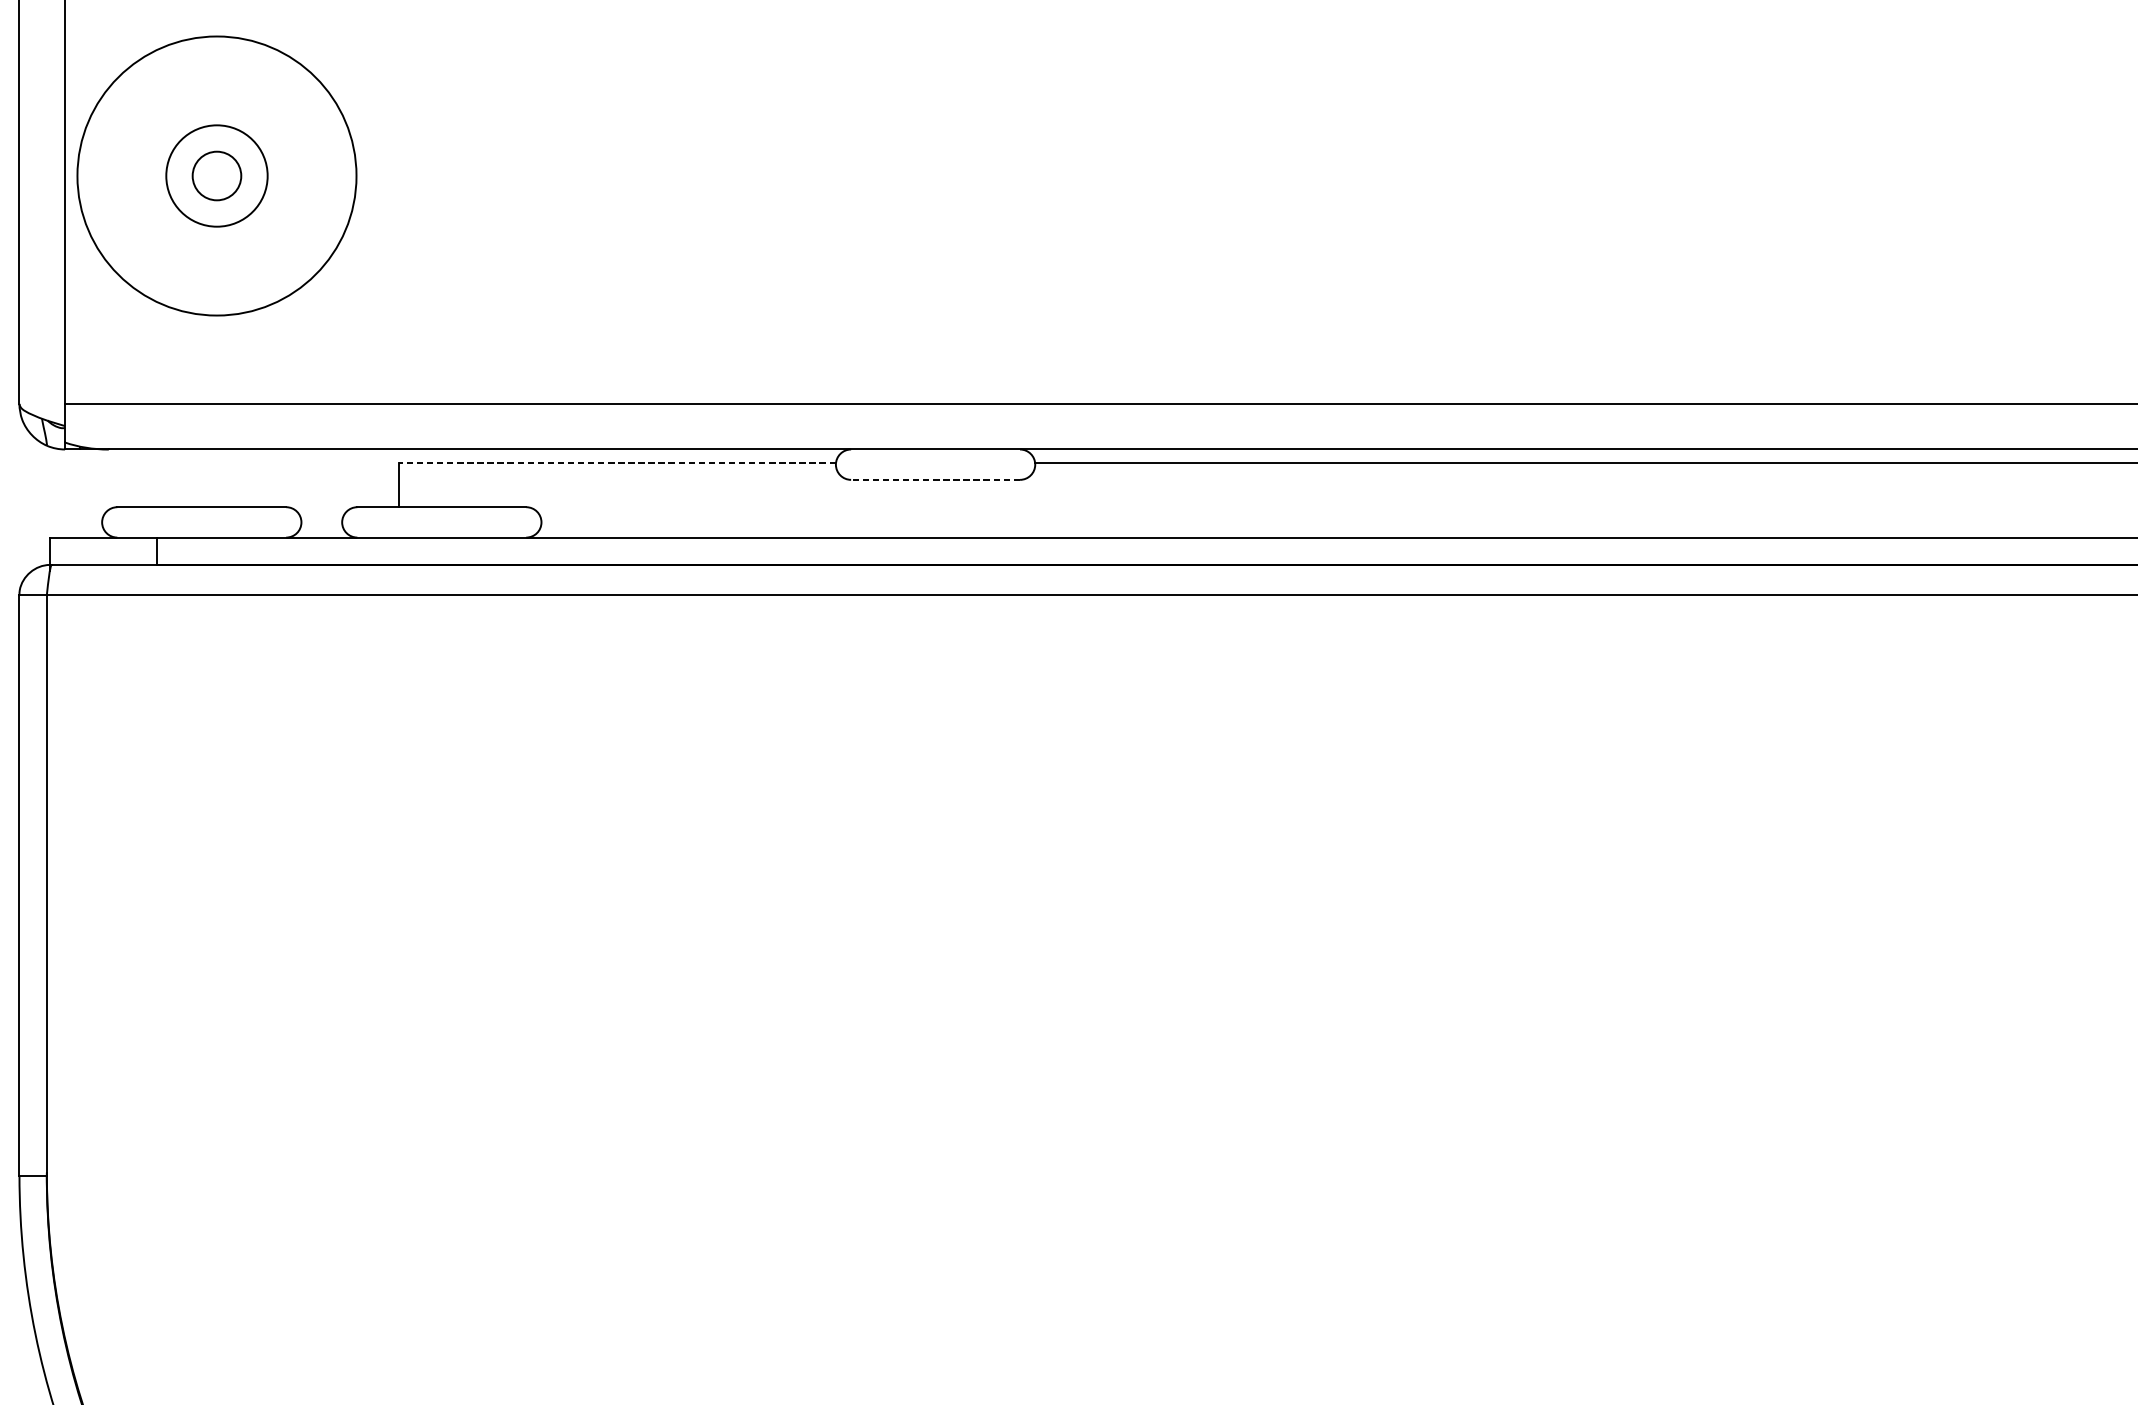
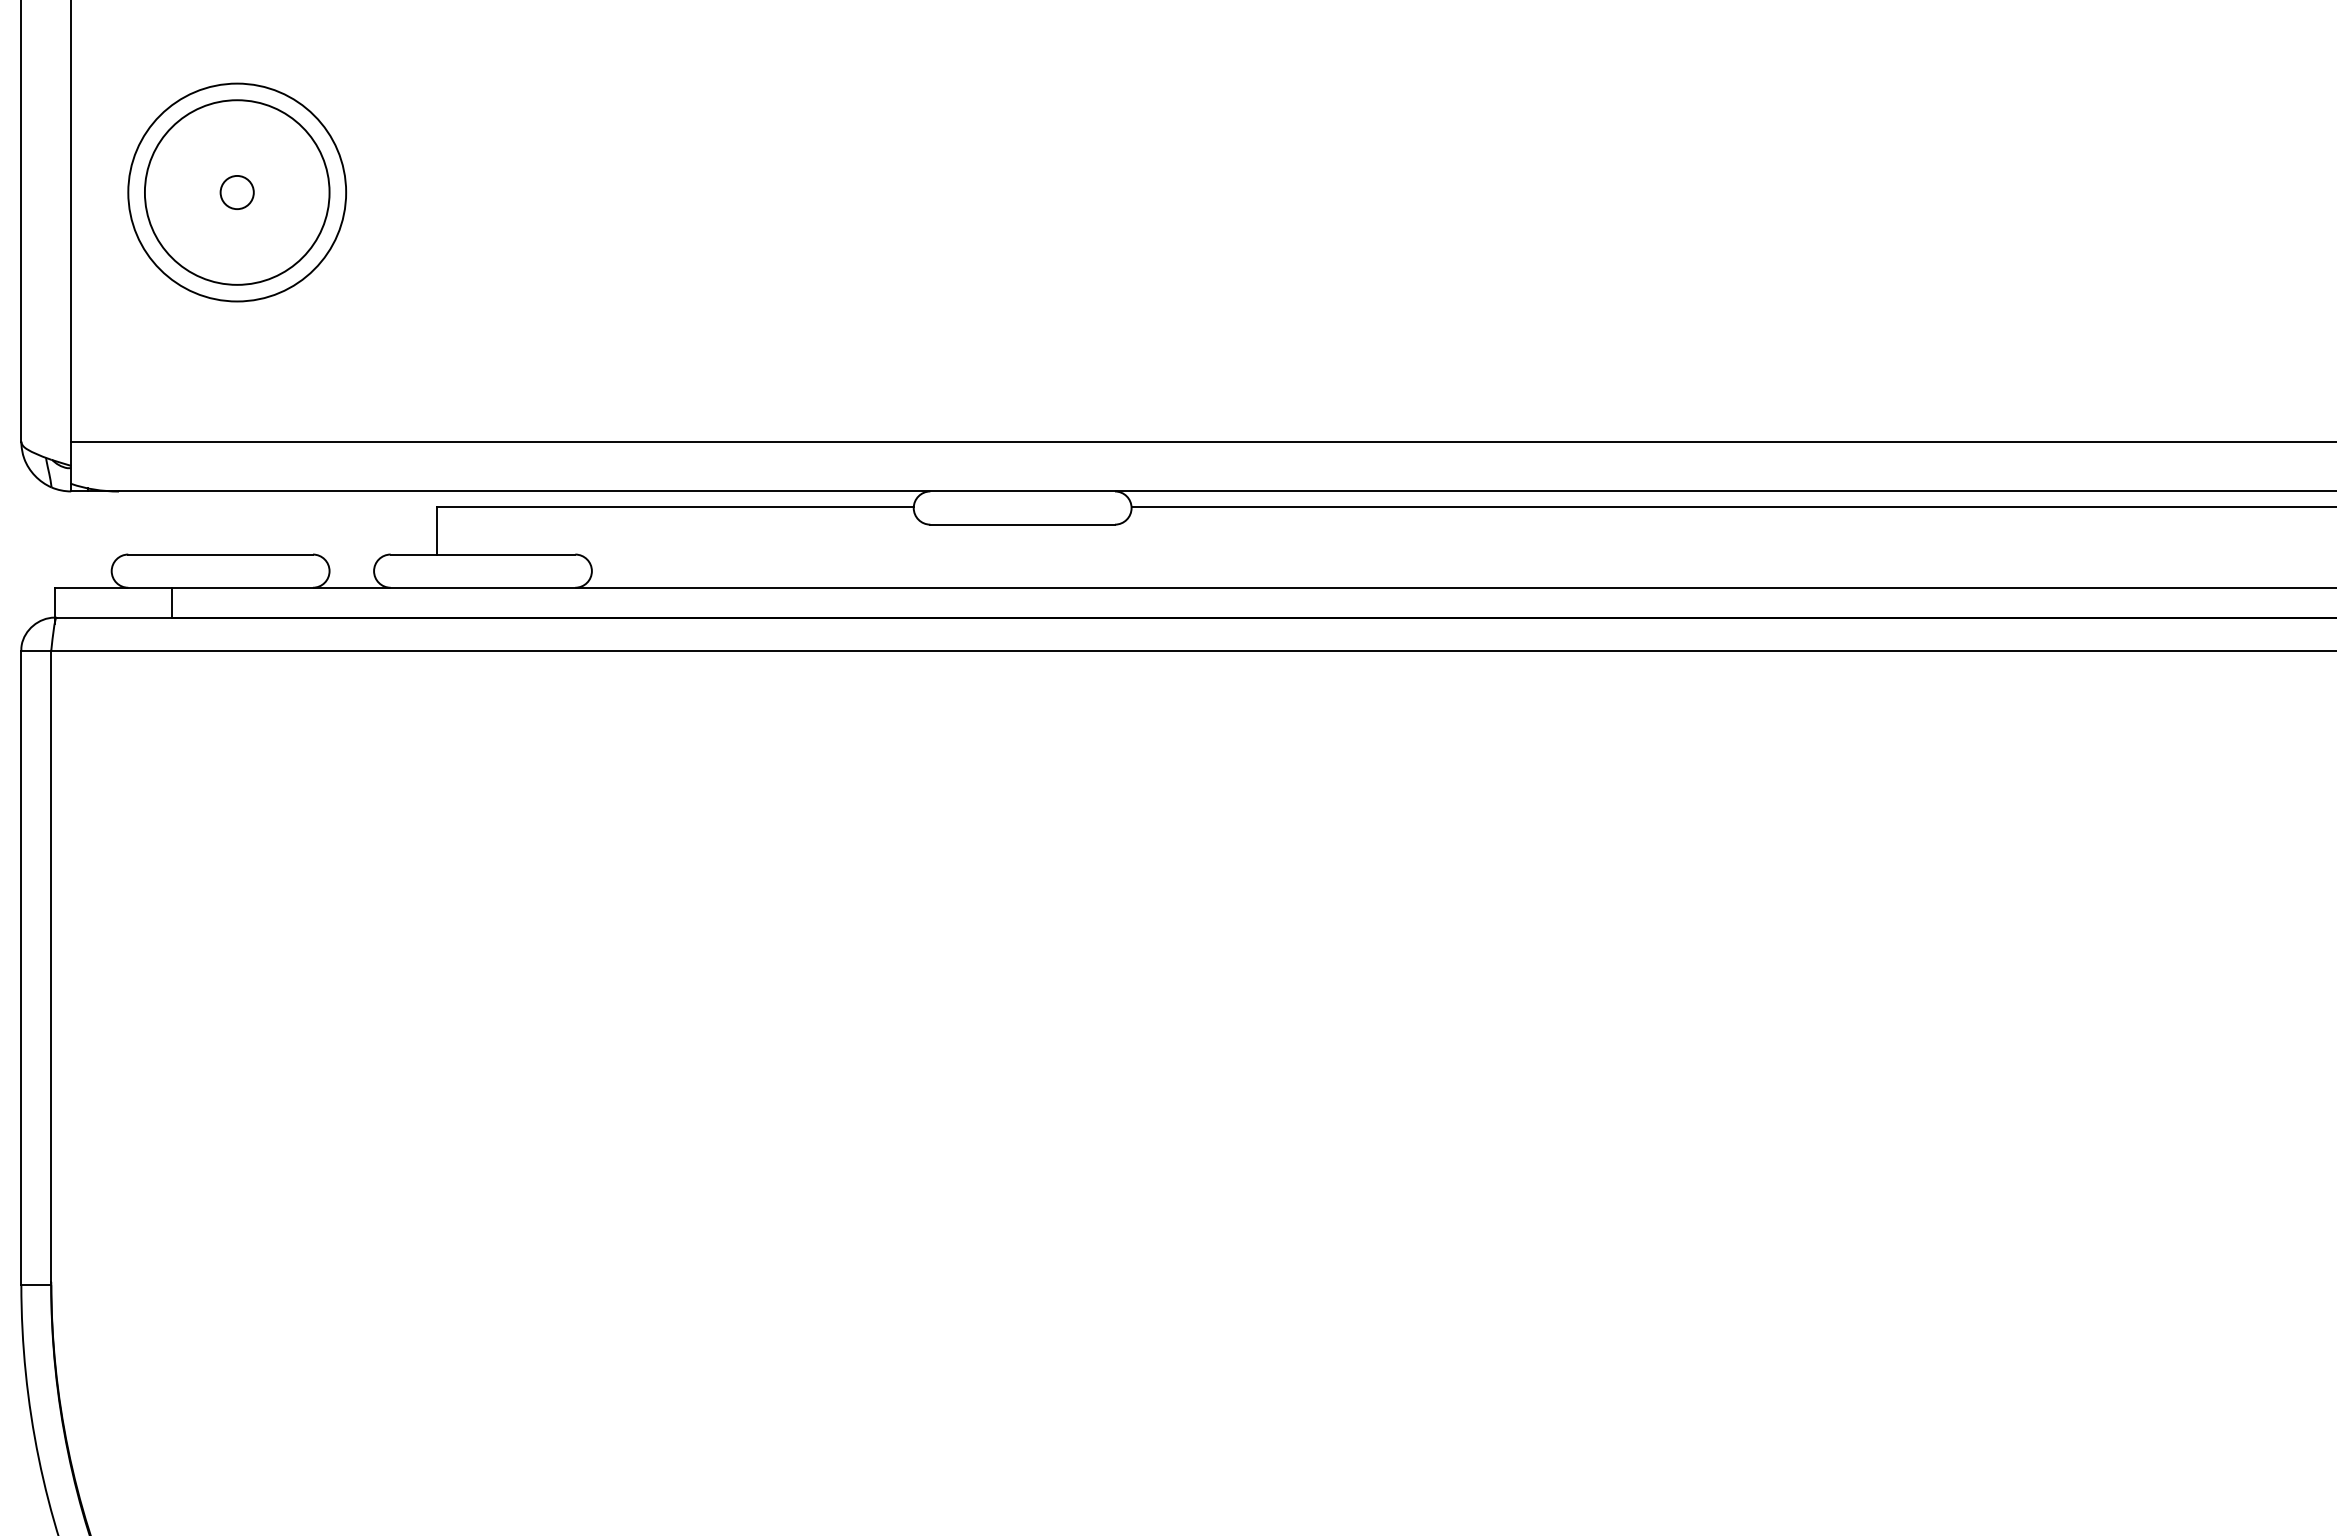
circle: (216, 175) -> (236, 192), size x0.62
circle: (216, 175) -> (236, 192), size x1.67
circle: (217, 175) -> (237, 192), size x0.71
line: (617, 463) -> (675, 506), dashed -> solid
line: (935, 479) -> (1022, 524), dashed -> solid

